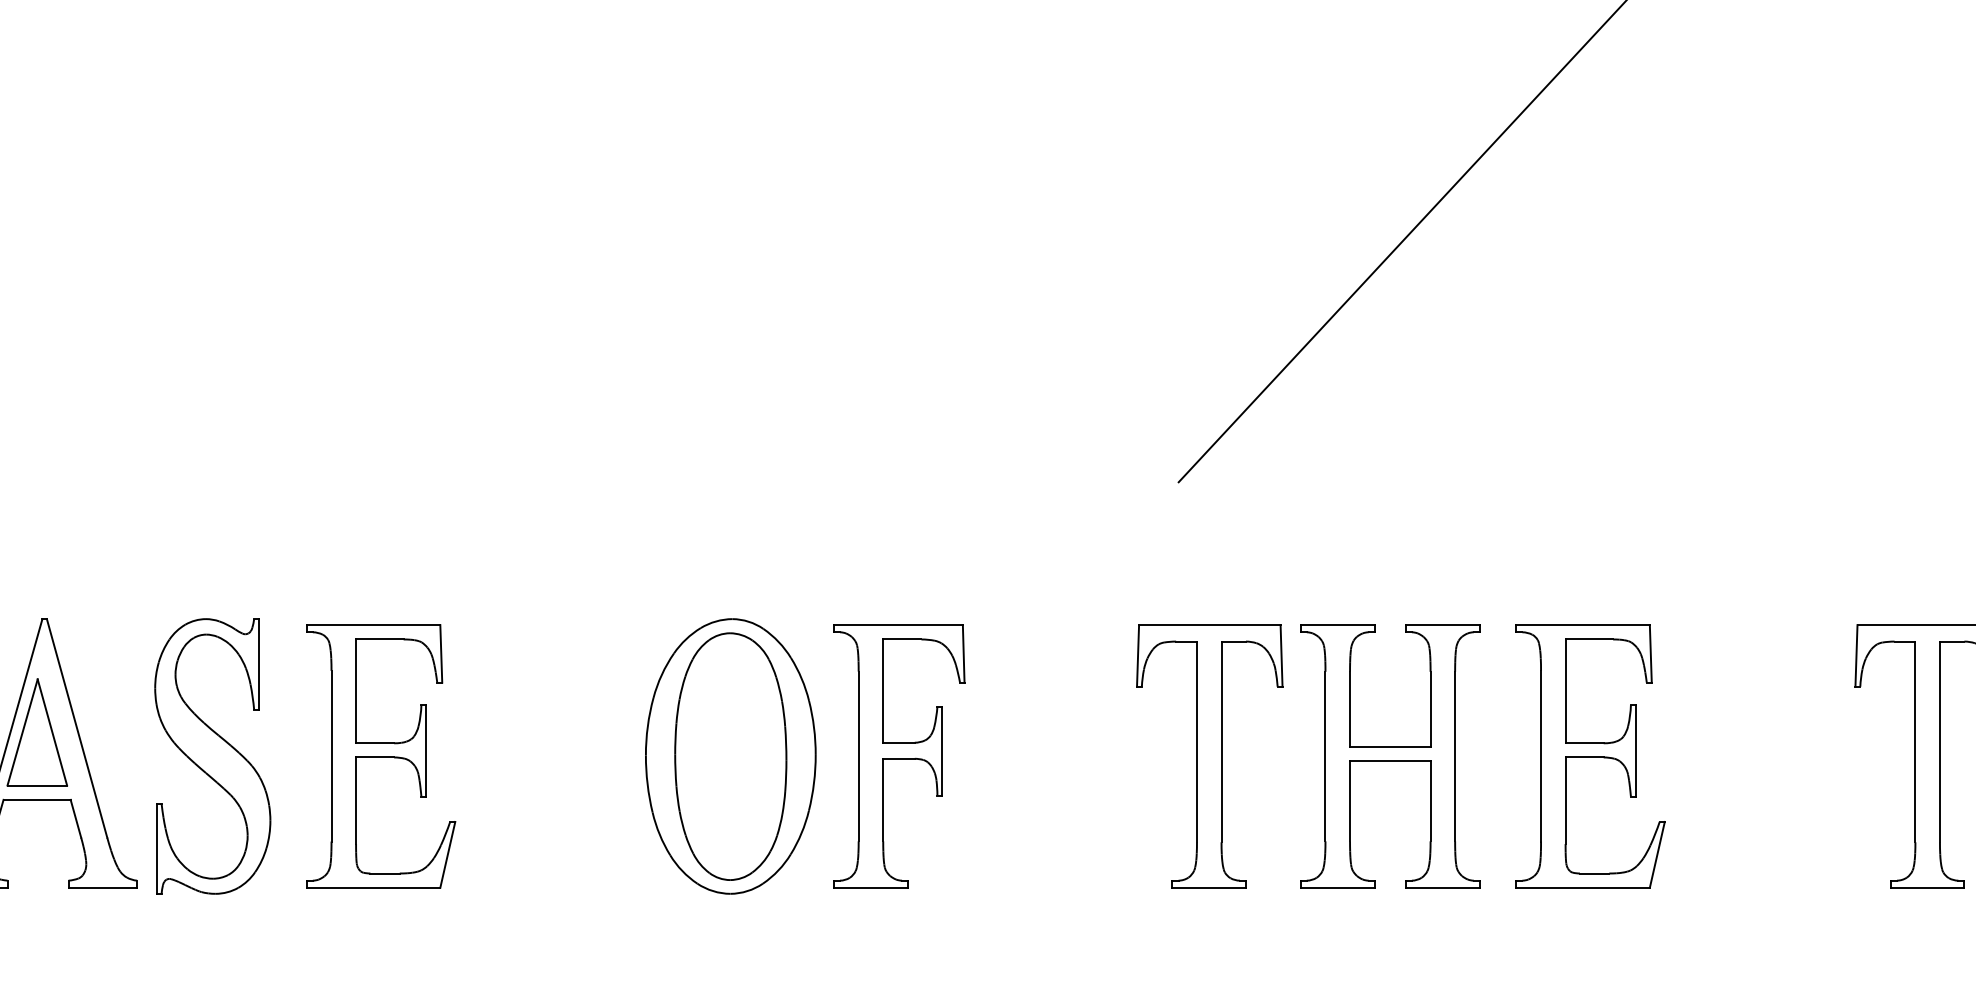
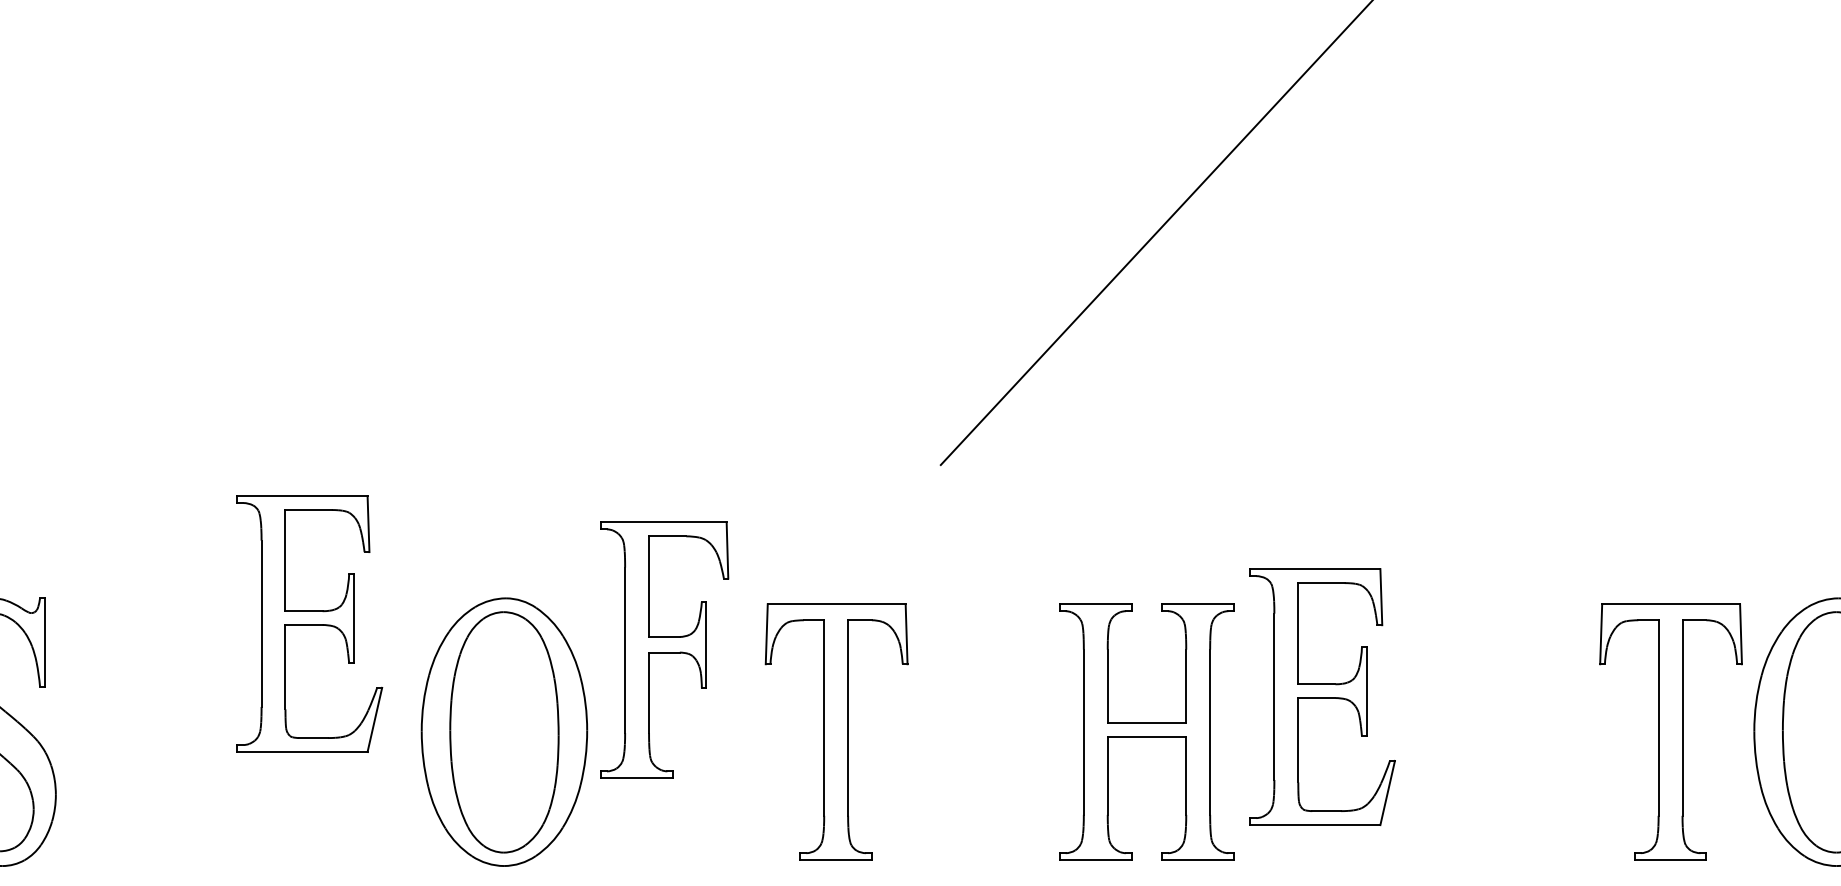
part: (381, 756) -> (310, 624), moved
part: (899, 756) -> (664, 650), moved
part: (1209, 756) -> (836, 732), moved
part: (1590, 756) -> (1322, 697), moved

